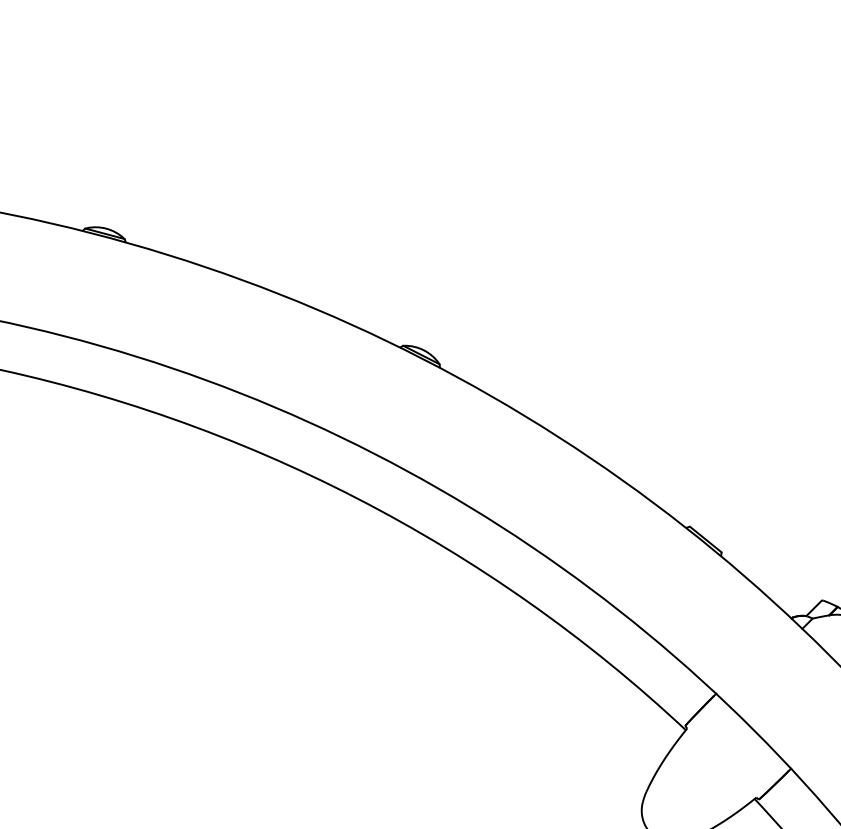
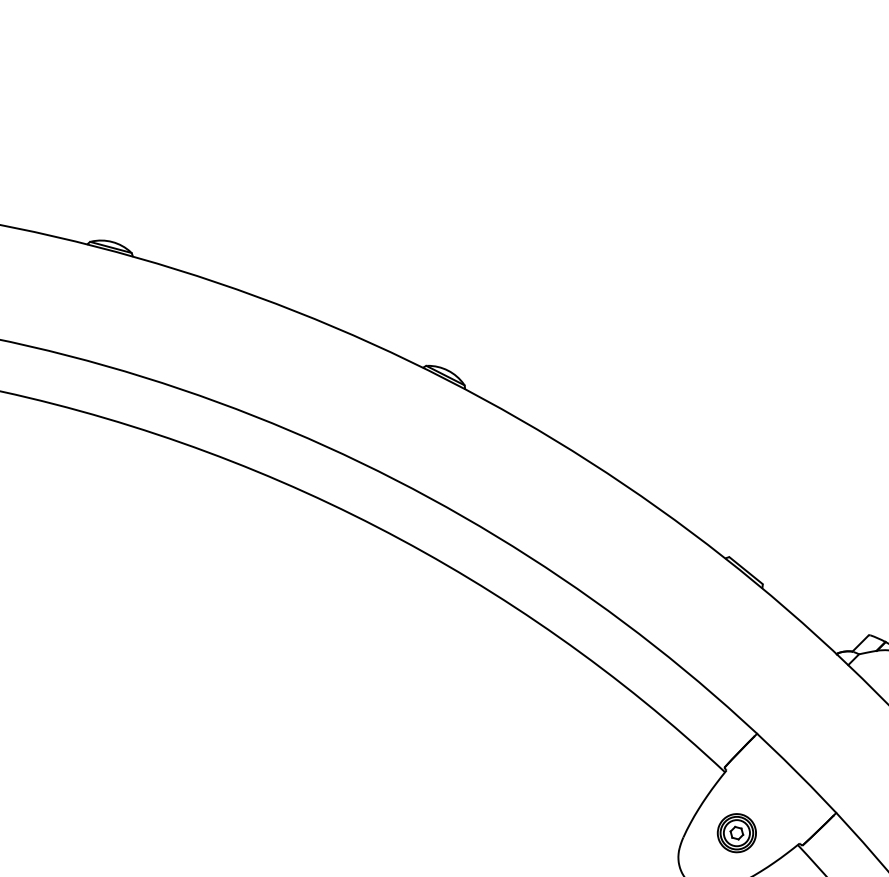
part: (696, 787) -> (736, 832), added

